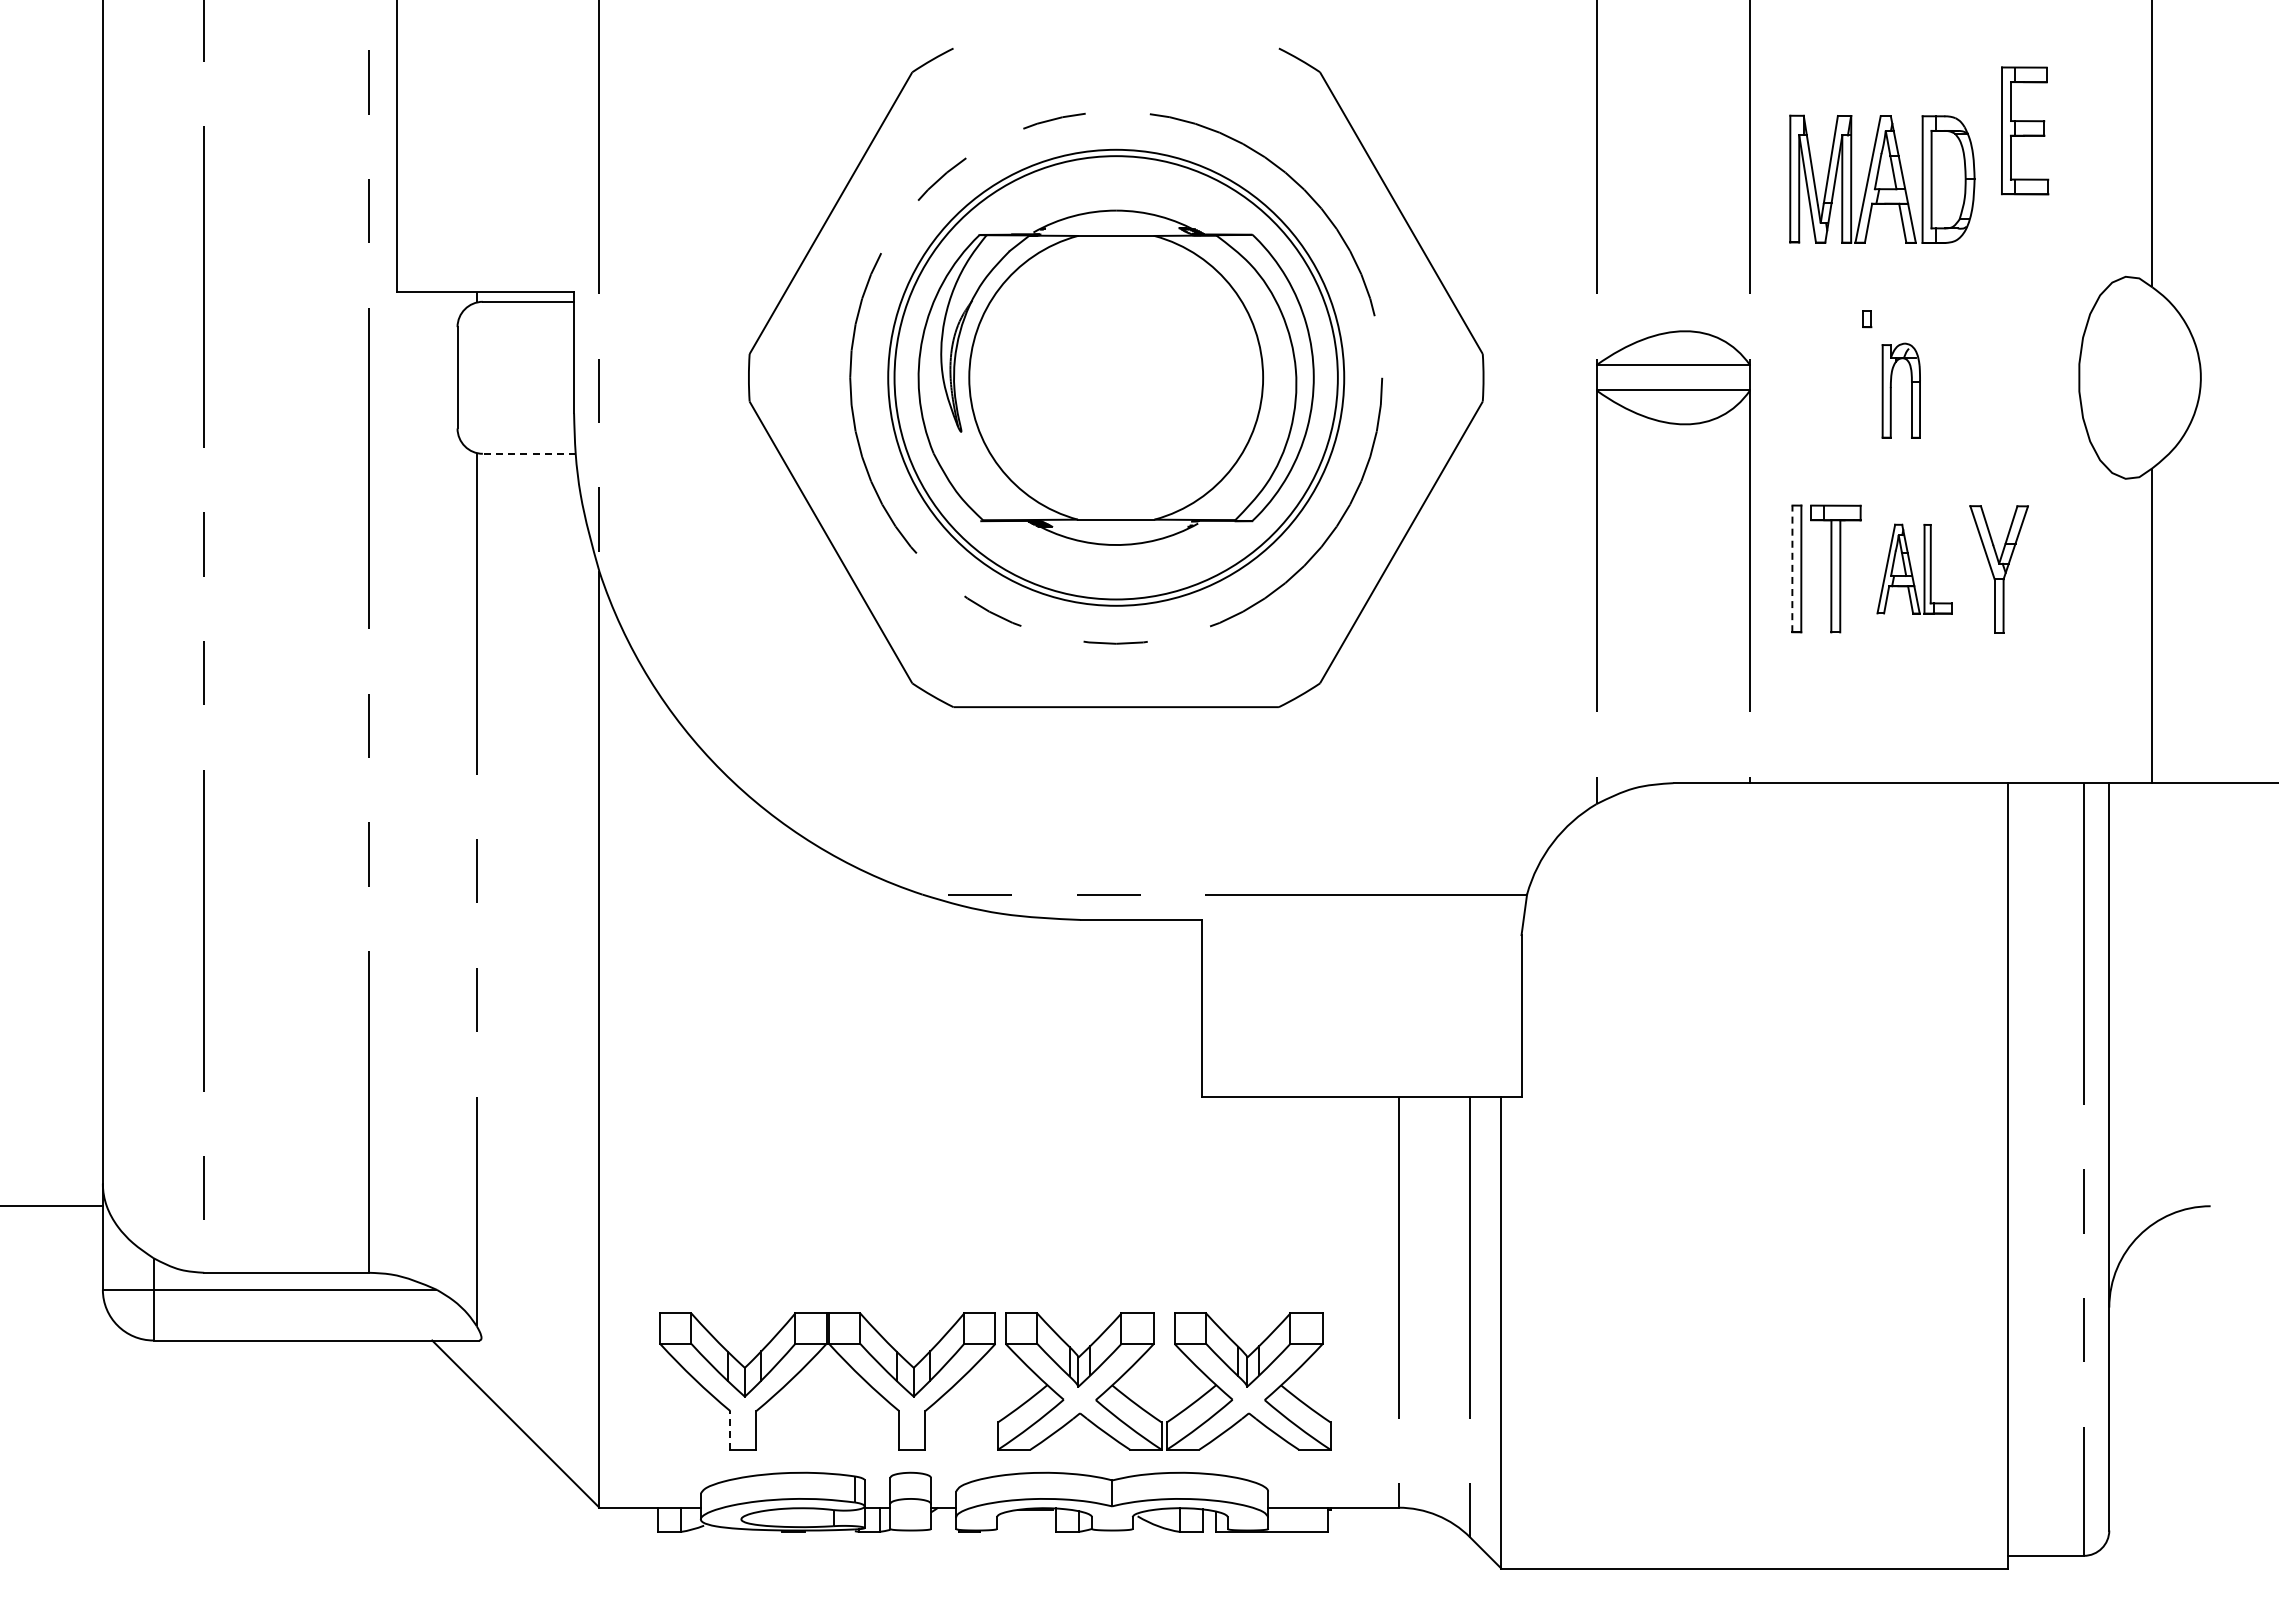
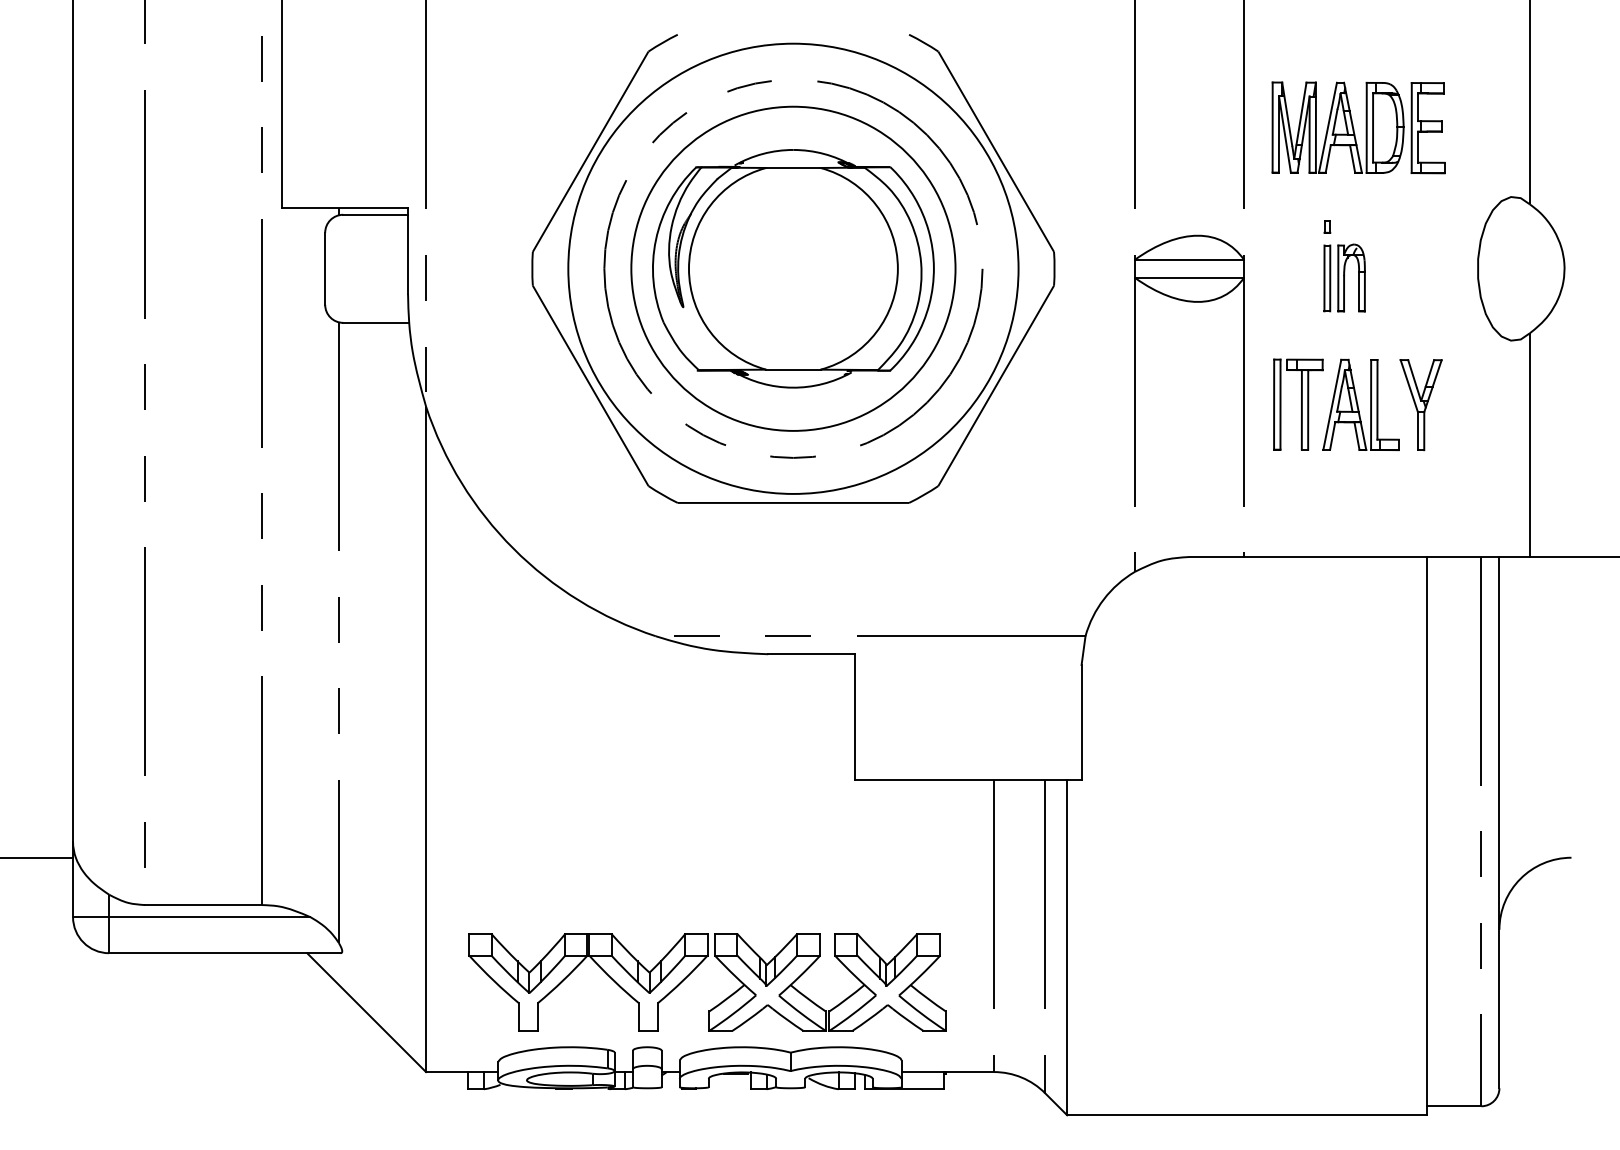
part: (2025, 130) -> (1428, 127), moved
circle: (1115, 377) -> (792, 268), size x1.43
part: (1867, 391) -> (1327, 278), added
line: (528, 453) -> (375, 322), dashed -> solid
line: (1792, 568) -> (1274, 404), dashed -> solid
part: (1914, 568) -> (1360, 404), size x1.43
line: (730, 1429) -> (519, 1016), dashed -> solid

